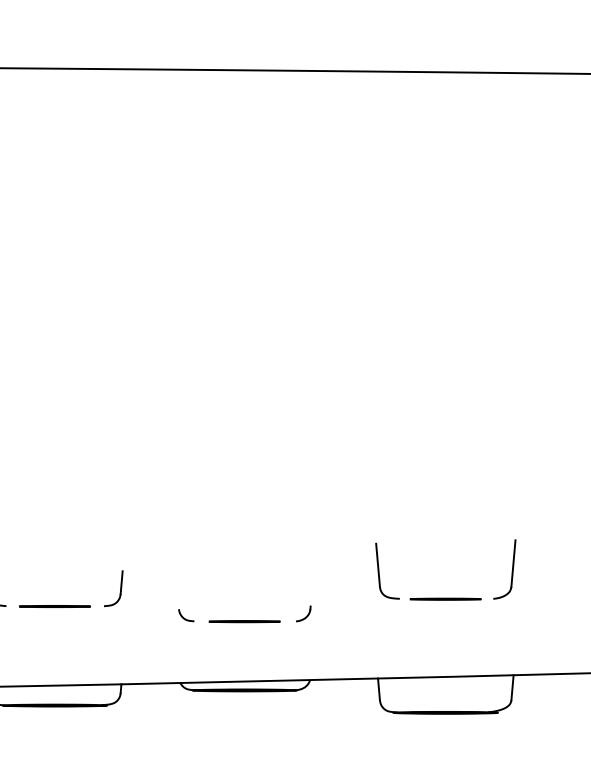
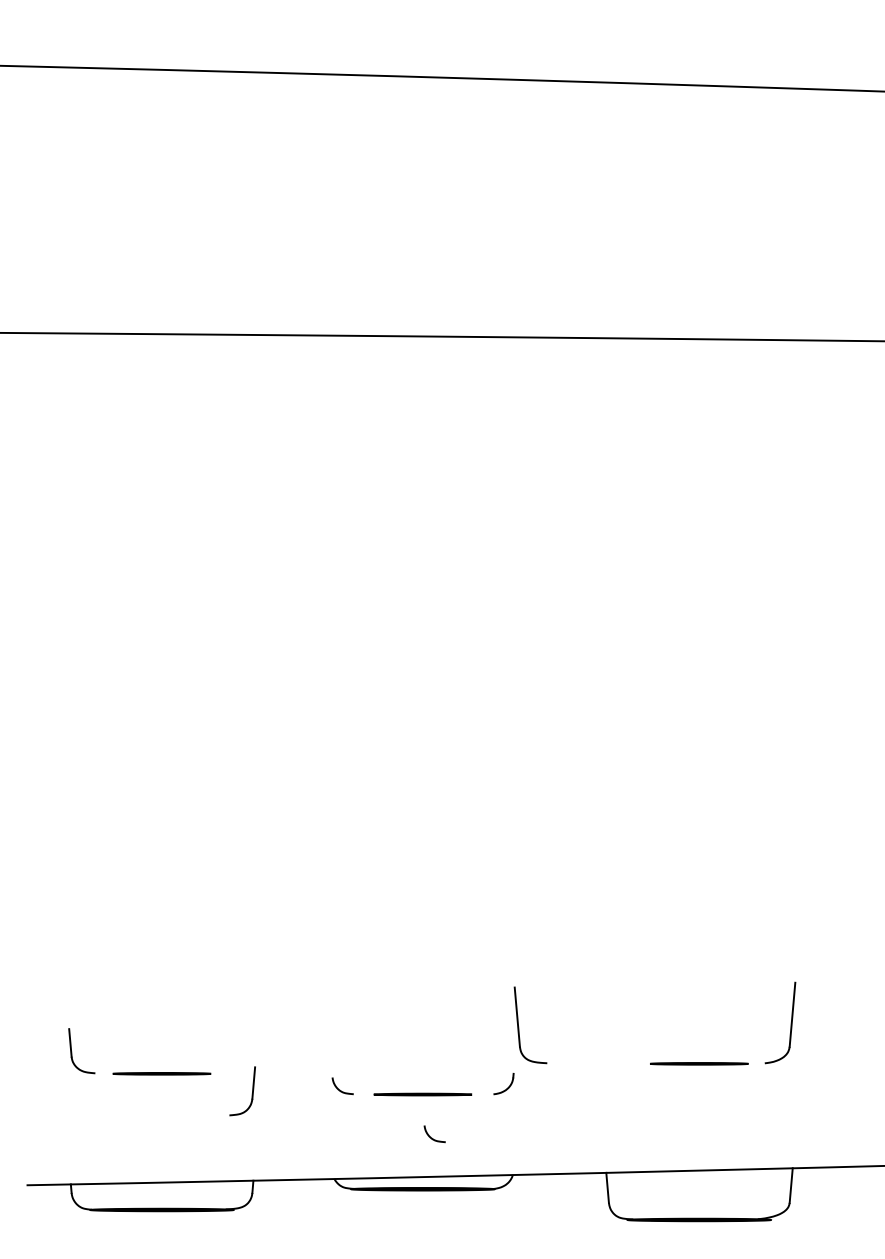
part: (379, 572) -> (519, 1026), moved
part: (120, 591) -> (251, 1094), moved
curve: (251, 652) -> (432, 1137), added

